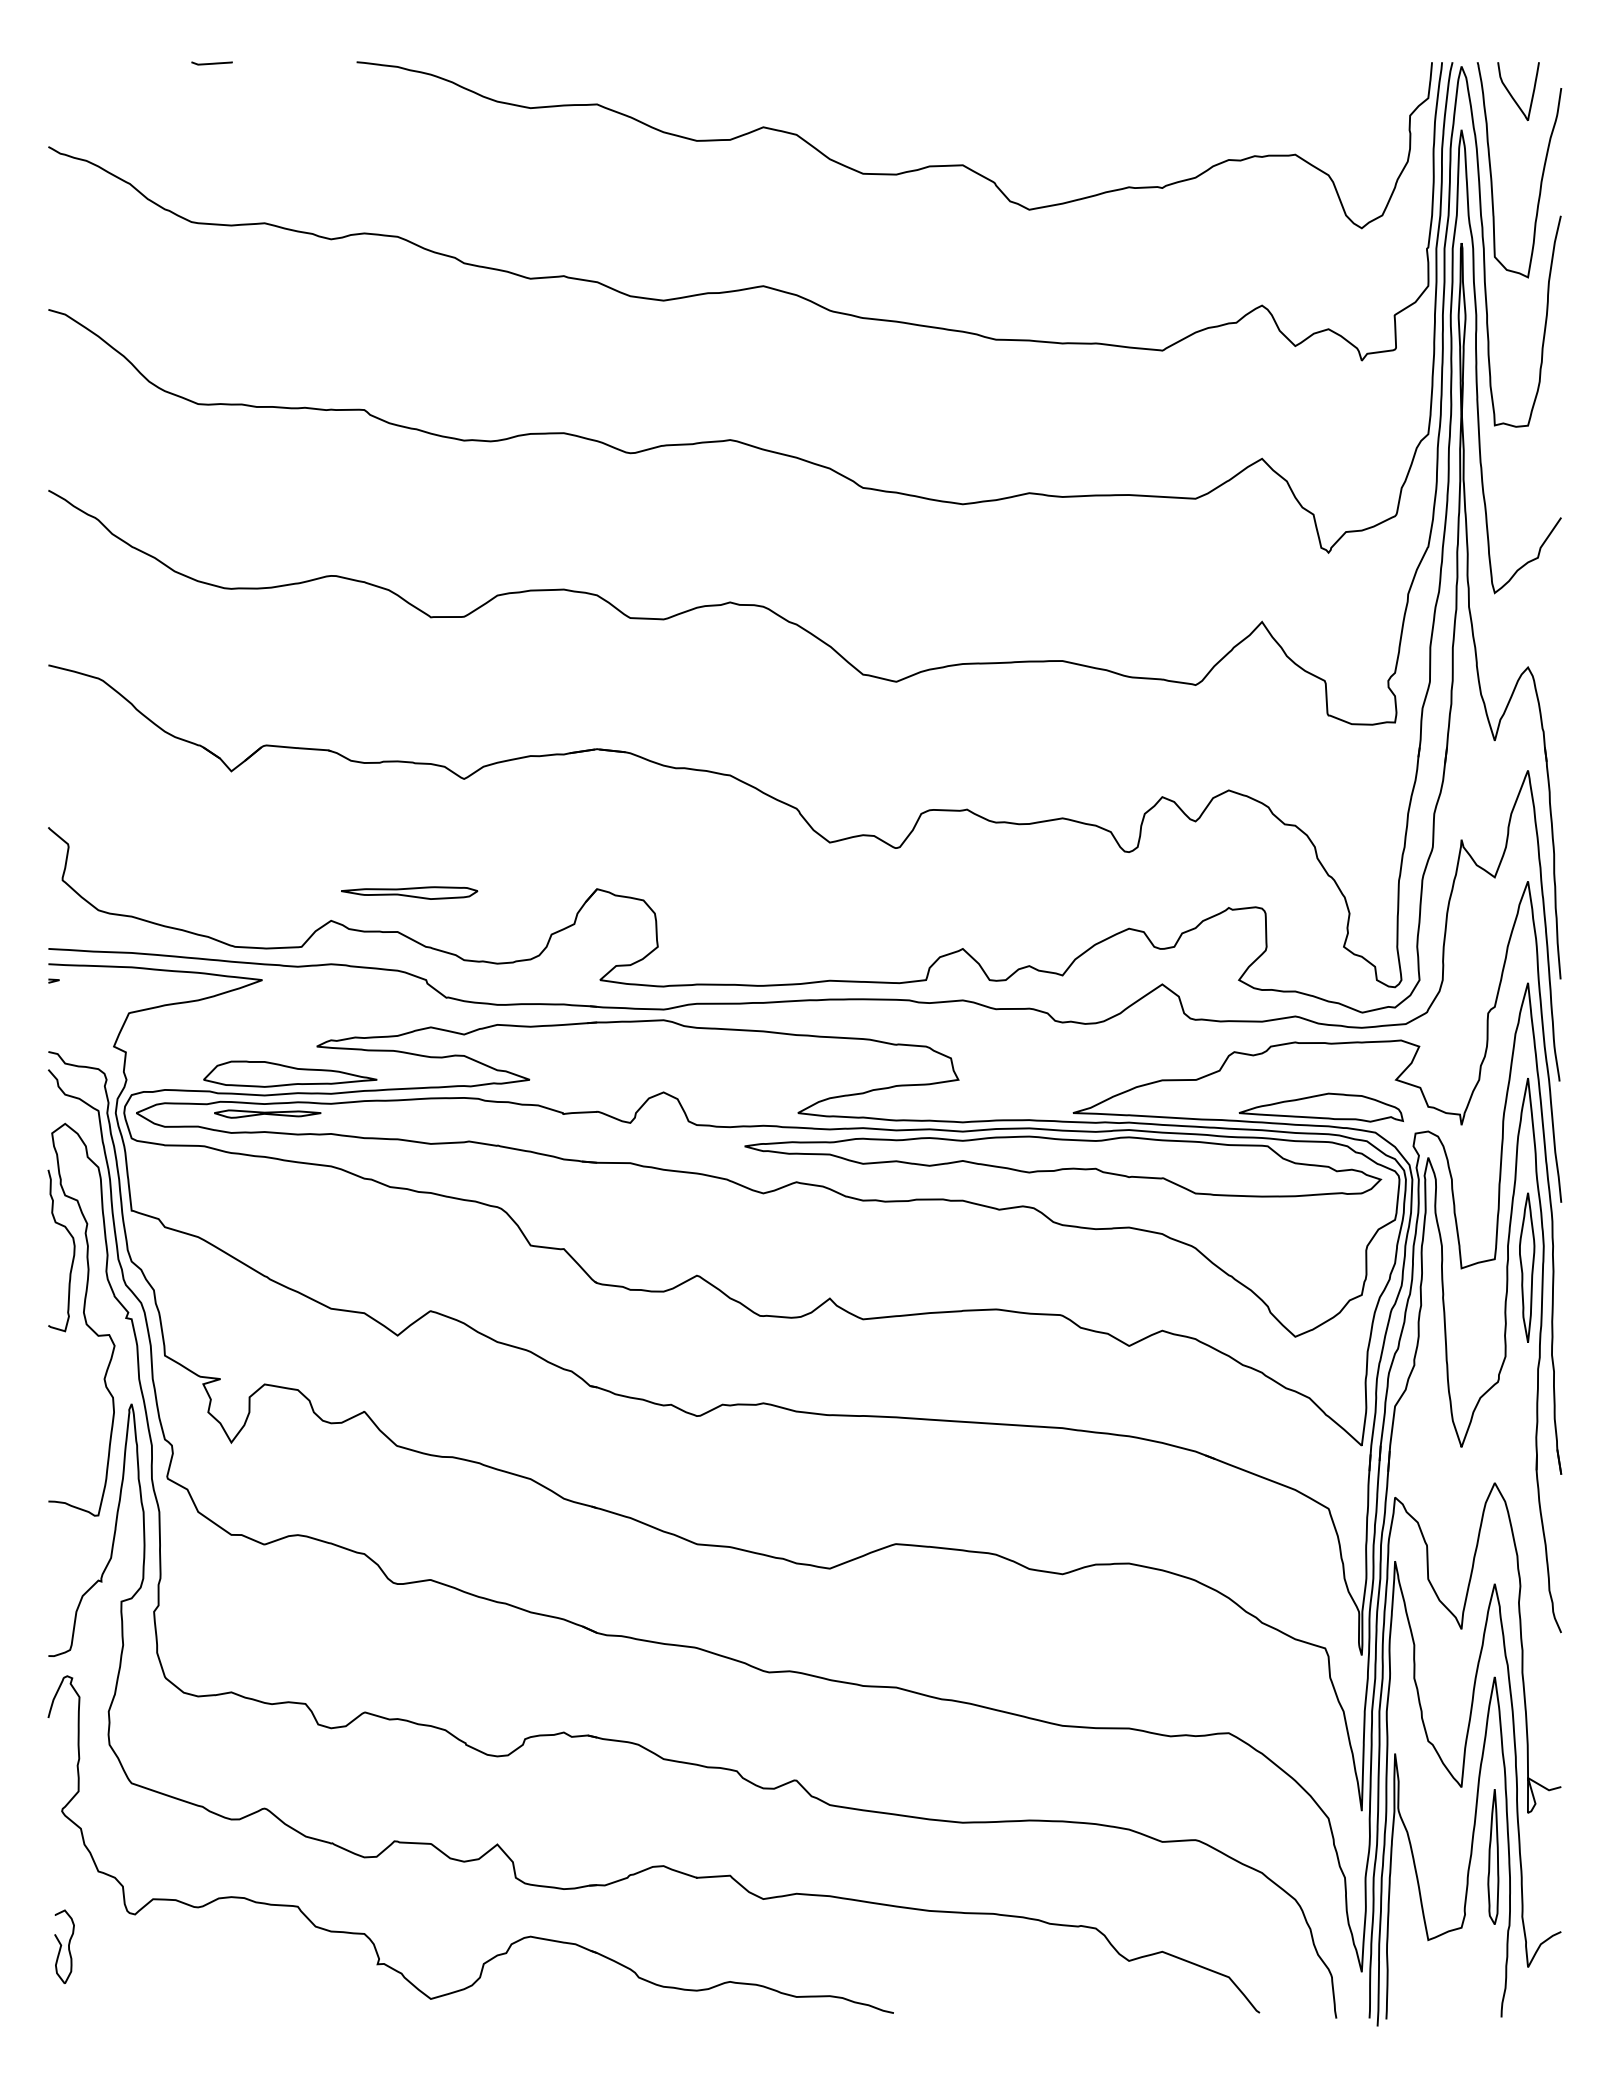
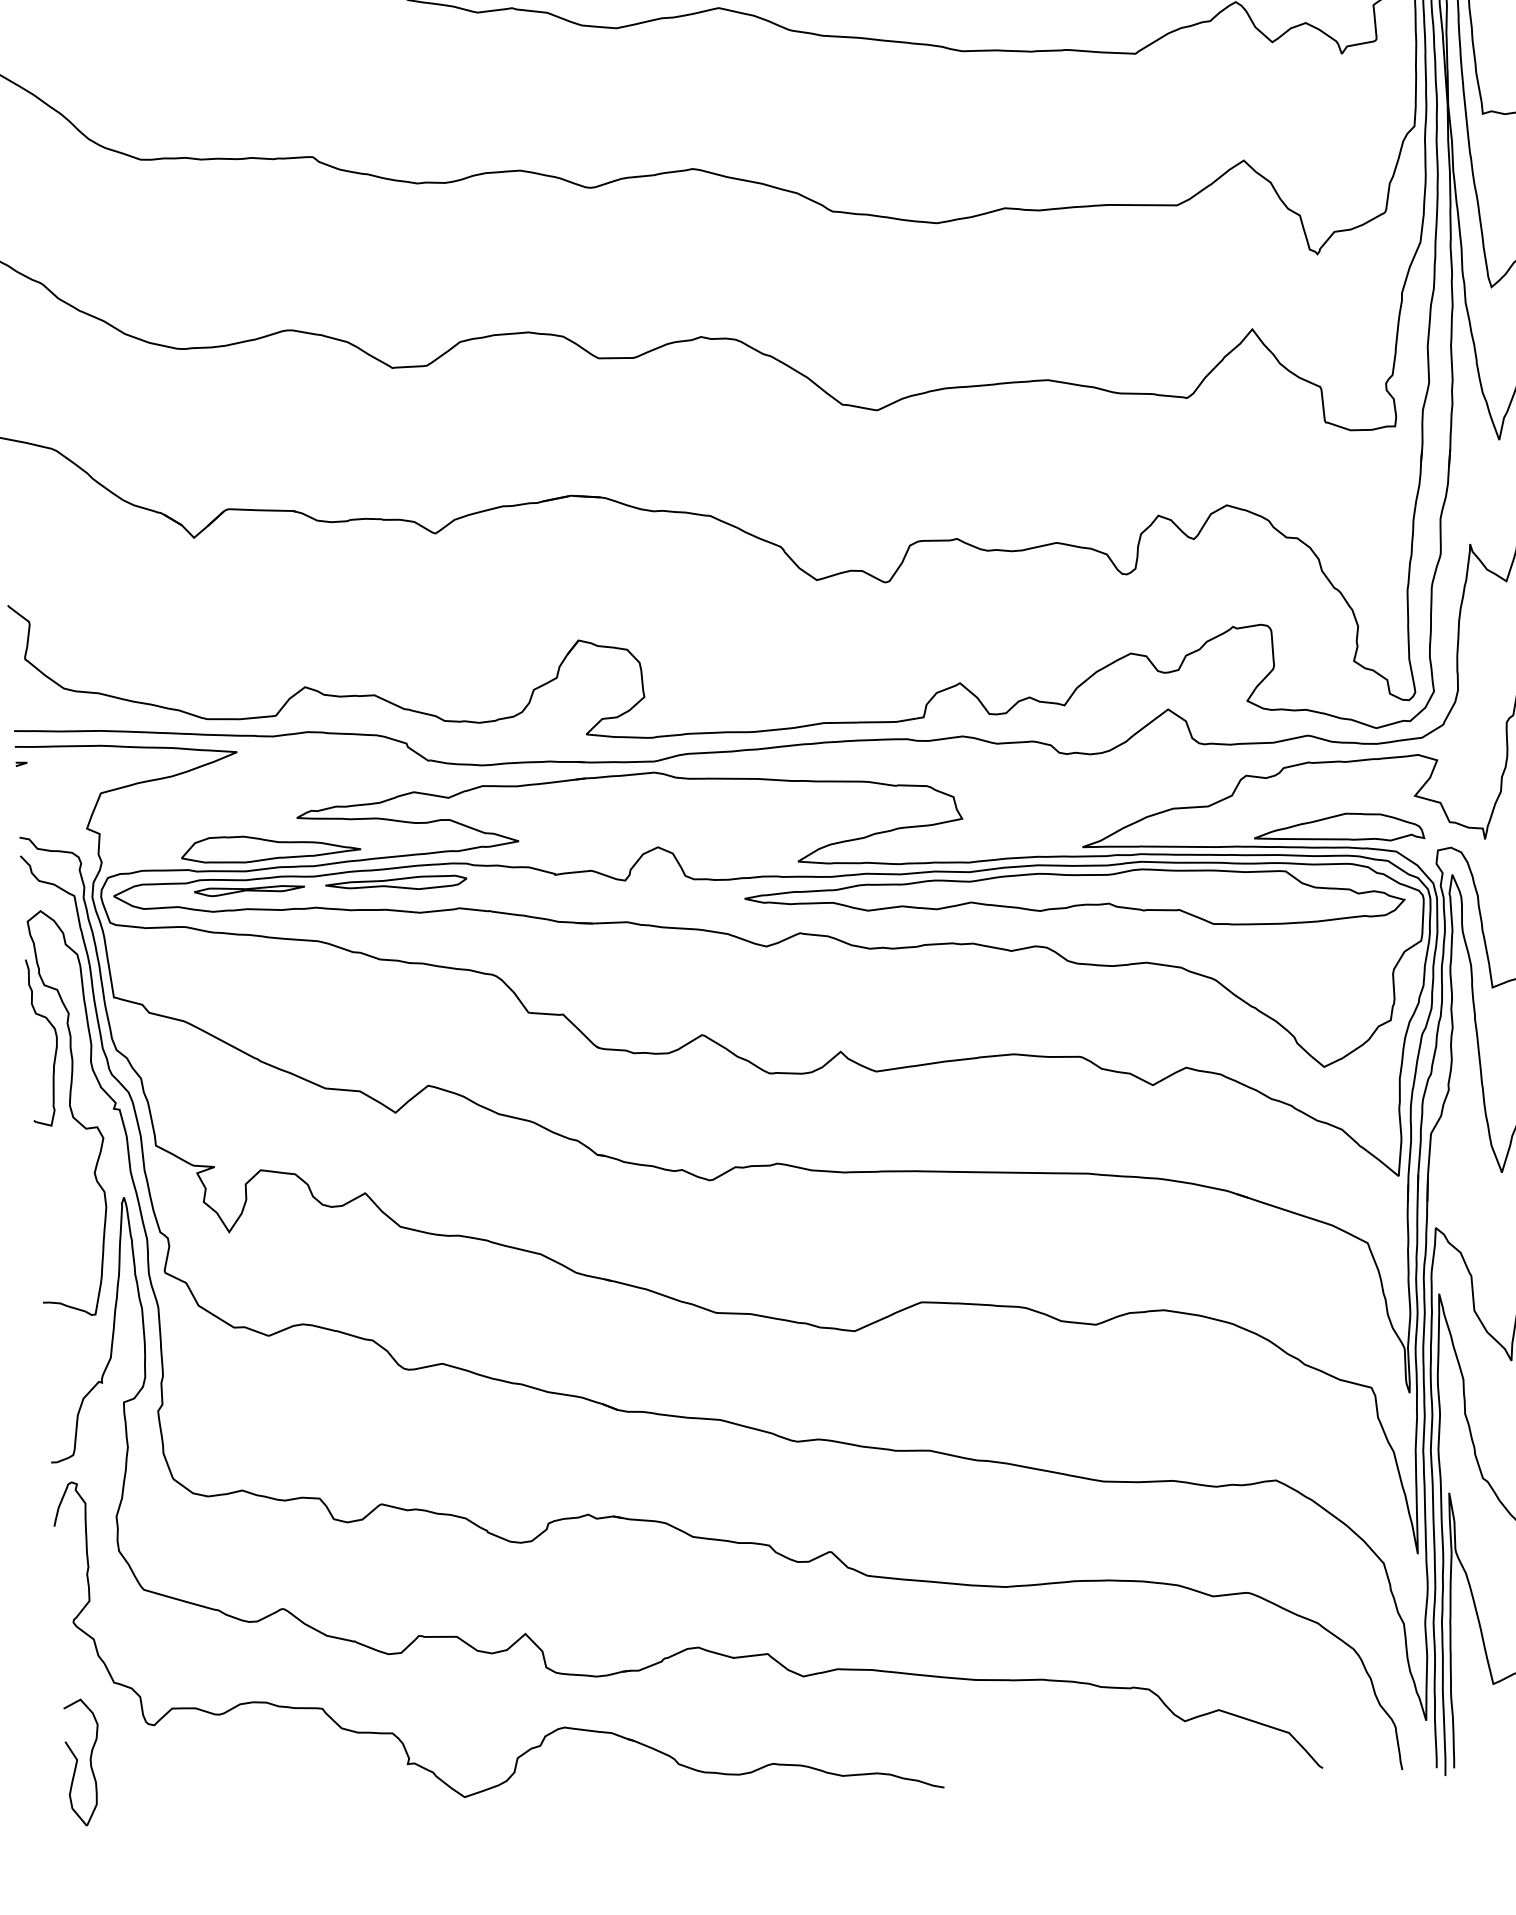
part: (409, 892) -> (396, 883), moved
part: (64, 1946) -> (83, 1762), size x1.67

